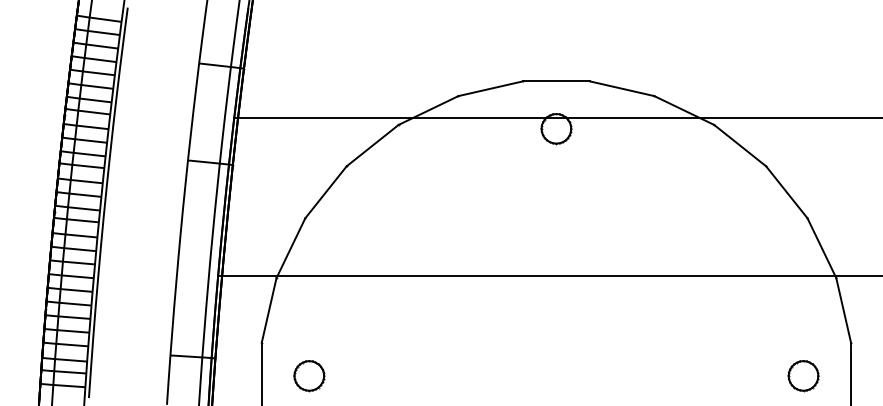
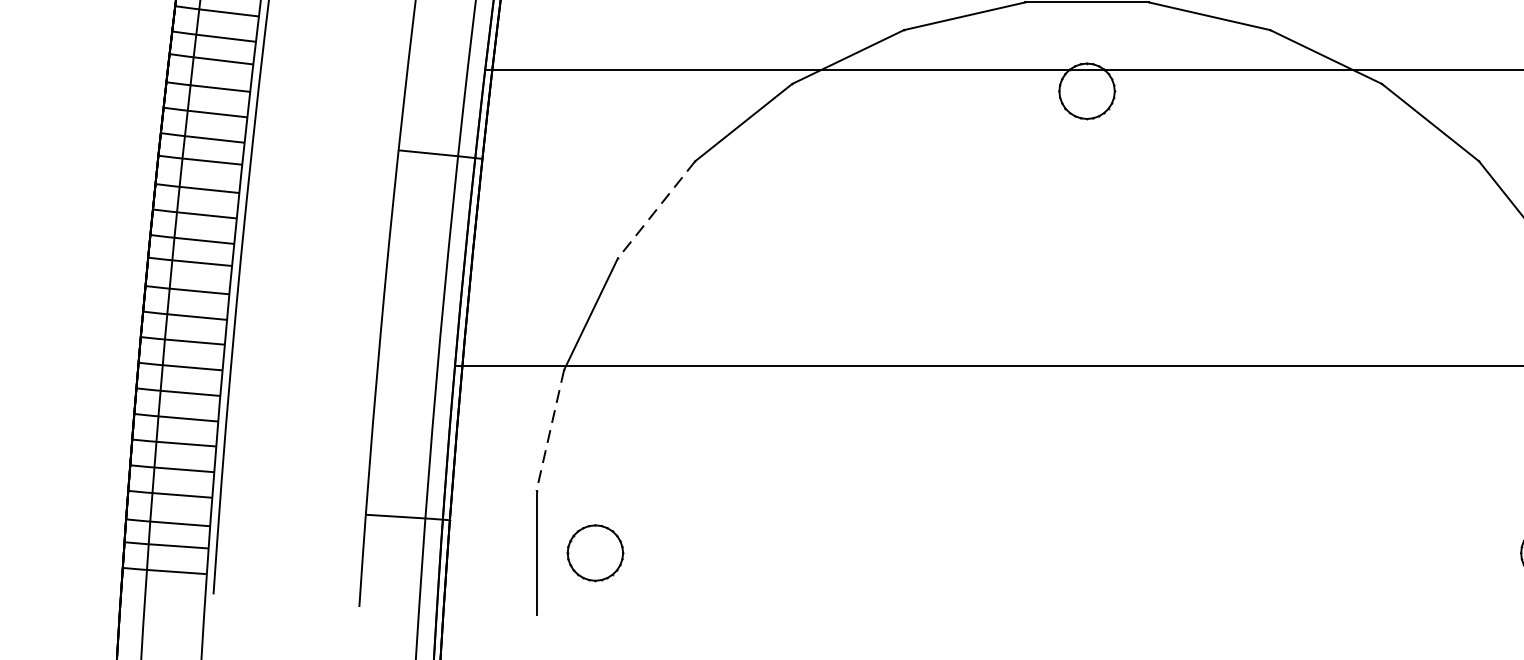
line: (325, 192) -> (655, 210), solid -> dashed
line: (269, 310) -> (550, 430), solid -> dashed
part: (309, 376) -> (595, 554), moved

